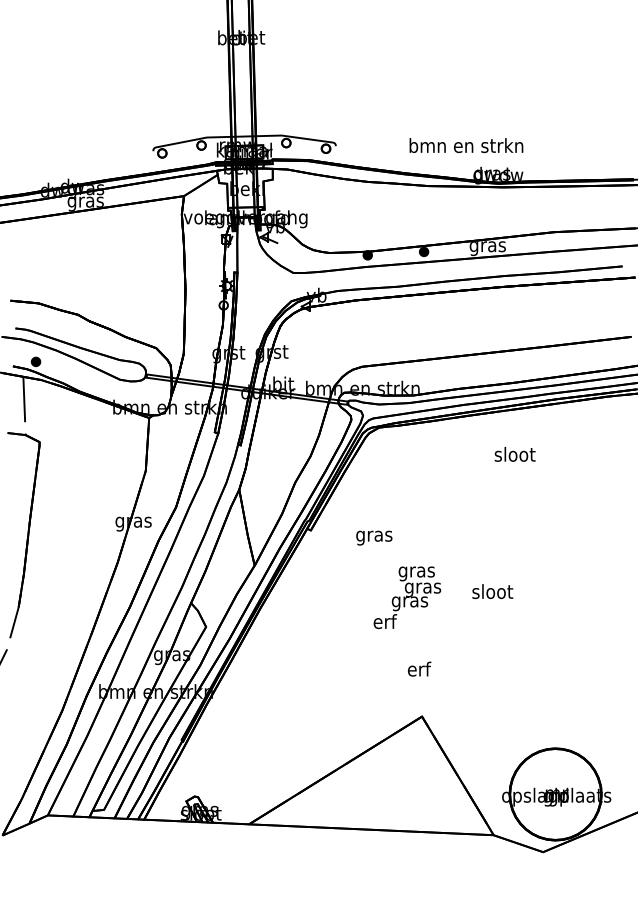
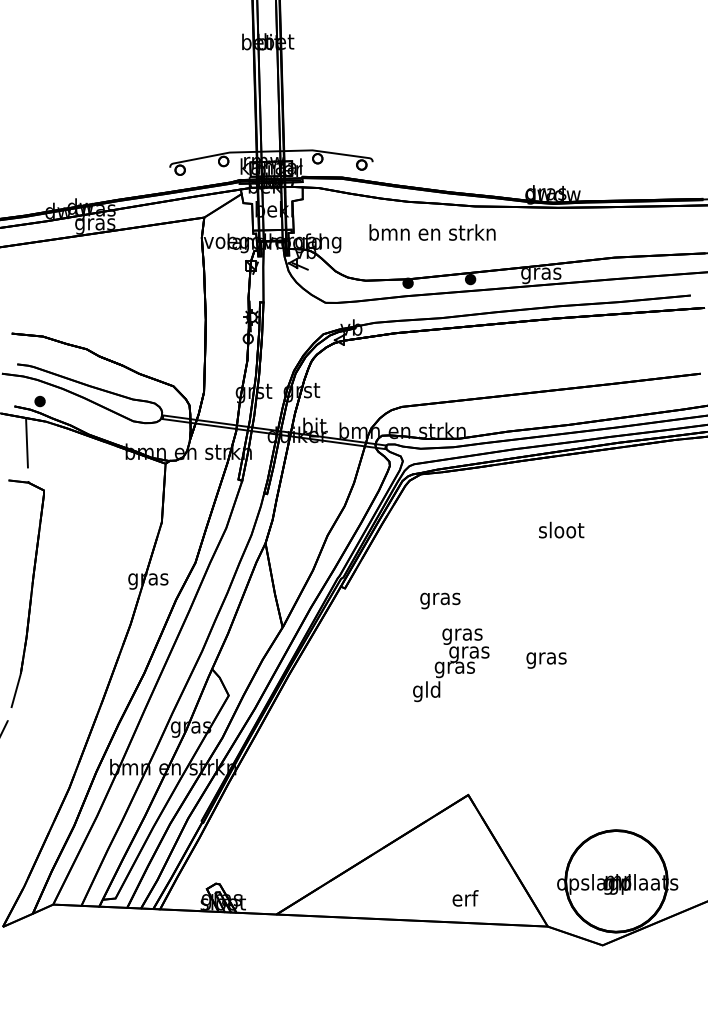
text: (466, 145) -> (432, 232), moved
text: (515, 453) -> (561, 529), moved
text: (374, 537) -> (440, 600), moved
text: (492, 593) -> (546, 658), sloot -> gras
text: (384, 623) -> (426, 691), erf -> gld
text: (419, 669) -> (465, 898), moved

